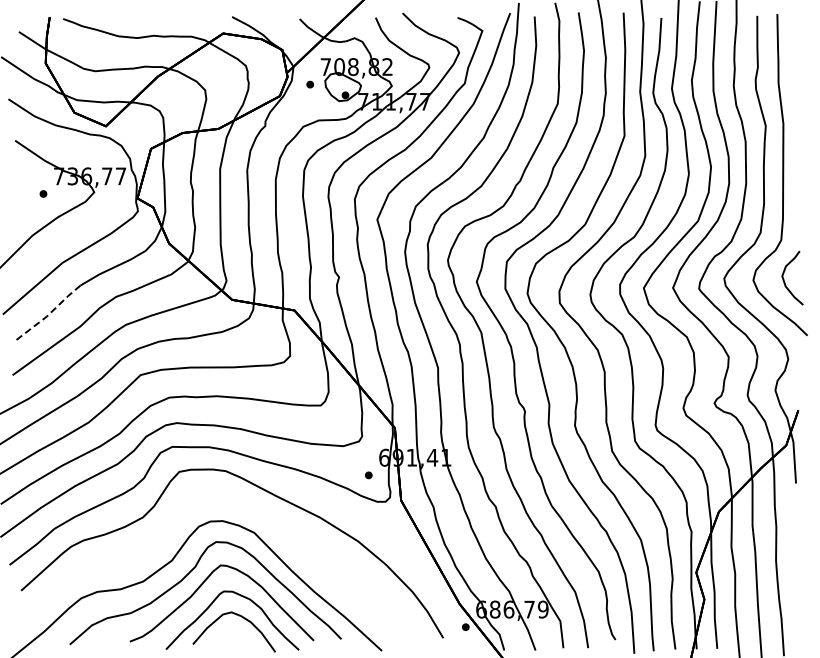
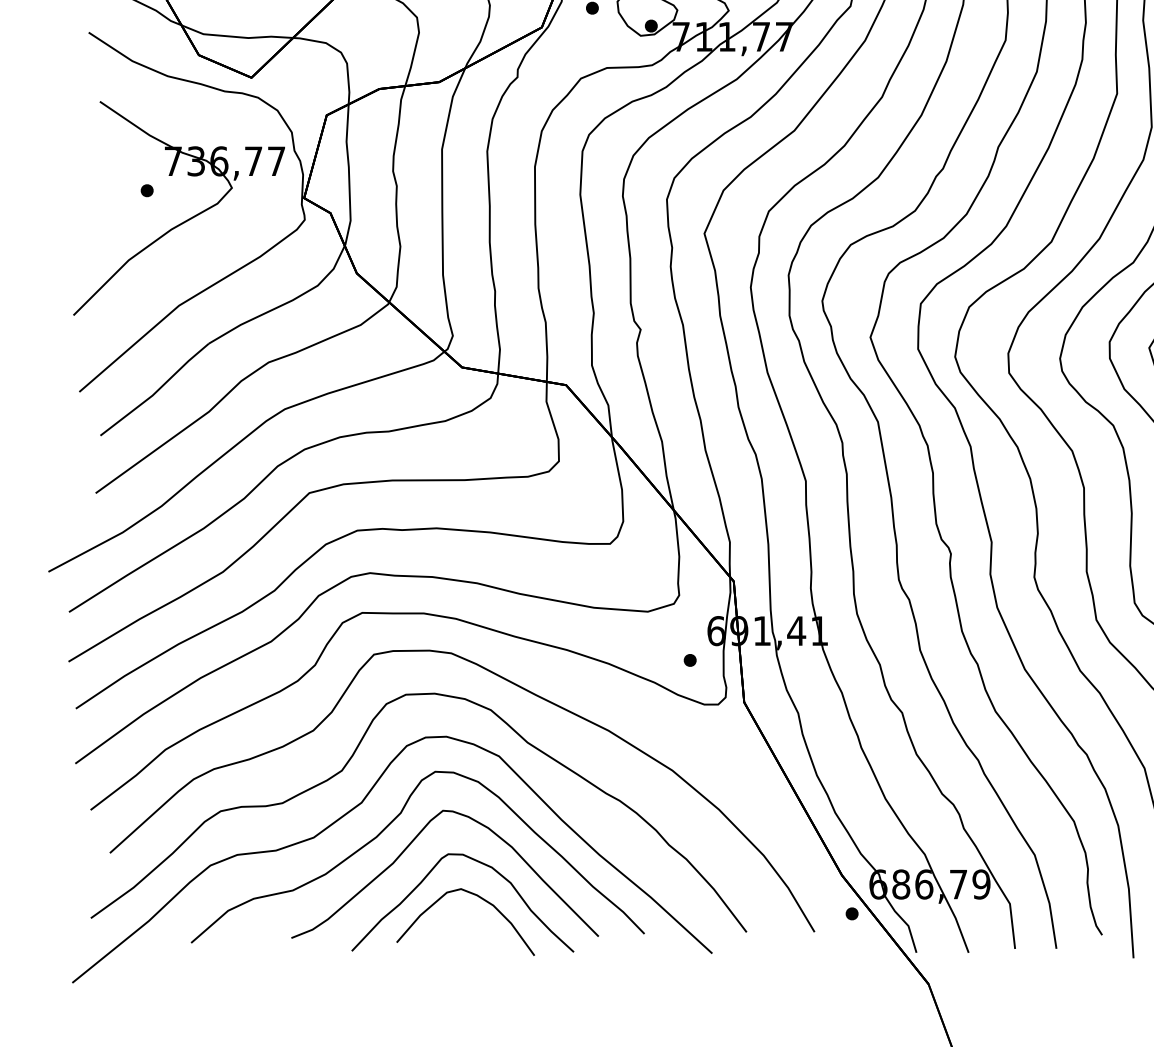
line: (48, 314) -> (155, 391), dashed -> solid
curve: (164, 537) -> (349, 764), added

